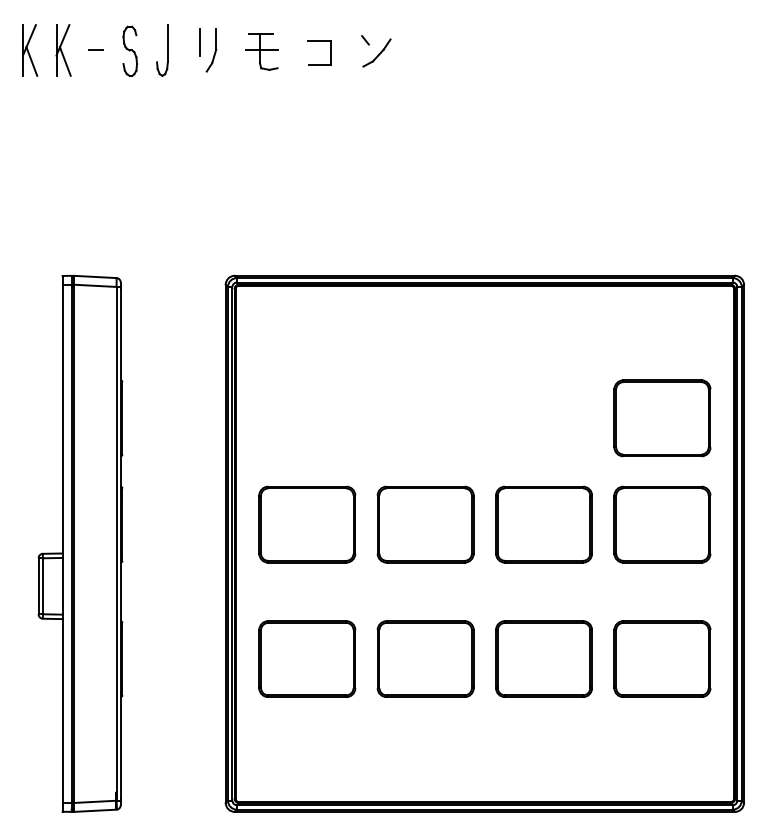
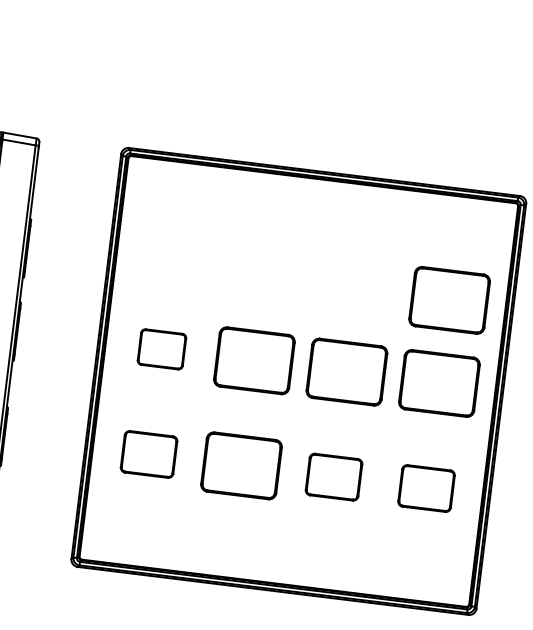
part: (307, 524) -> (162, 349), size x0.6
part: (307, 658) -> (149, 454), size x0.7
part: (543, 658) -> (333, 476), size x0.7
part: (662, 658) -> (426, 488), size x0.7

